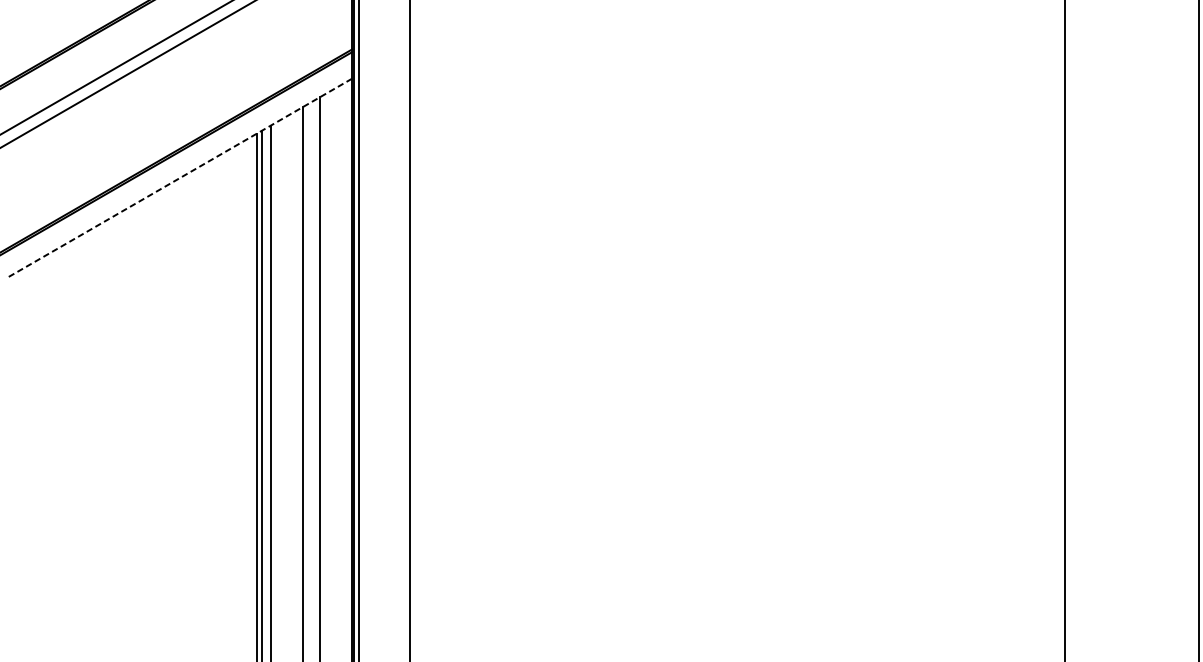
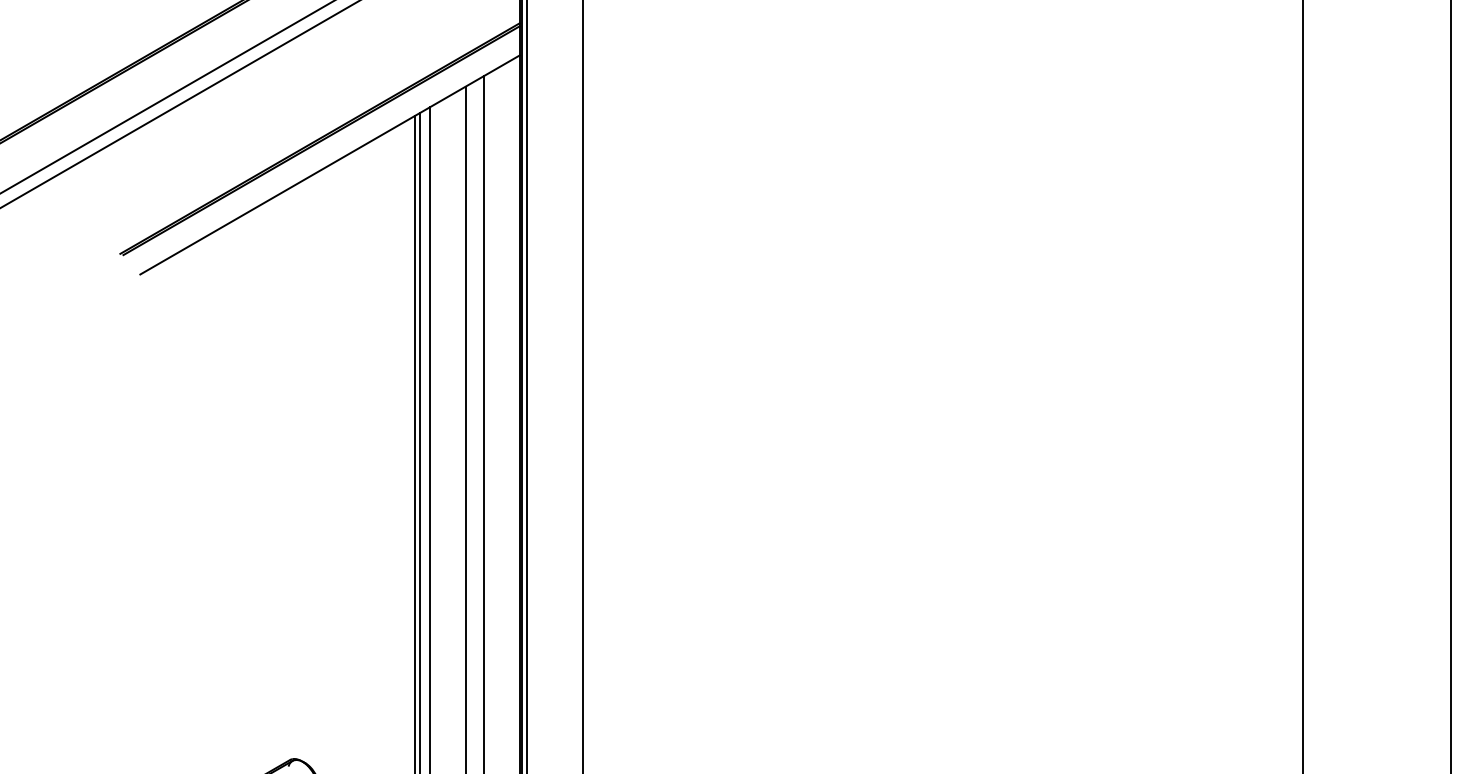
line: (179, 178) -> (329, 165), dashed -> solid

